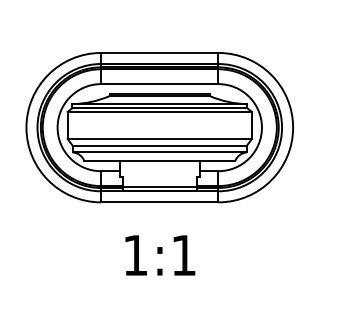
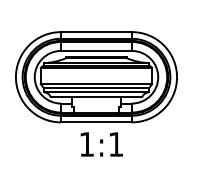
text: (159, 255) -> (101, 144), moved

